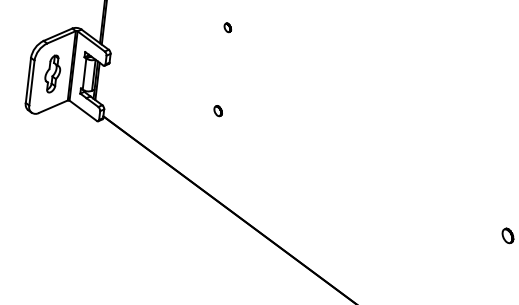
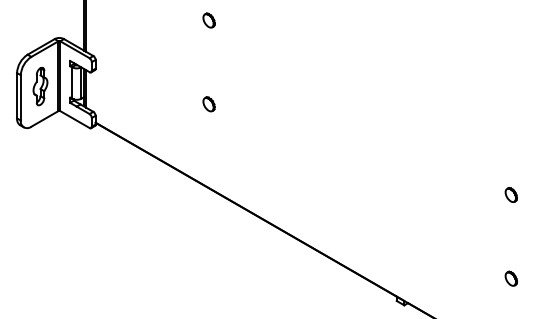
part: (227, 27) -> (208, 20), size x1.67
part: (217, 111) -> (208, 104), size x1.43

